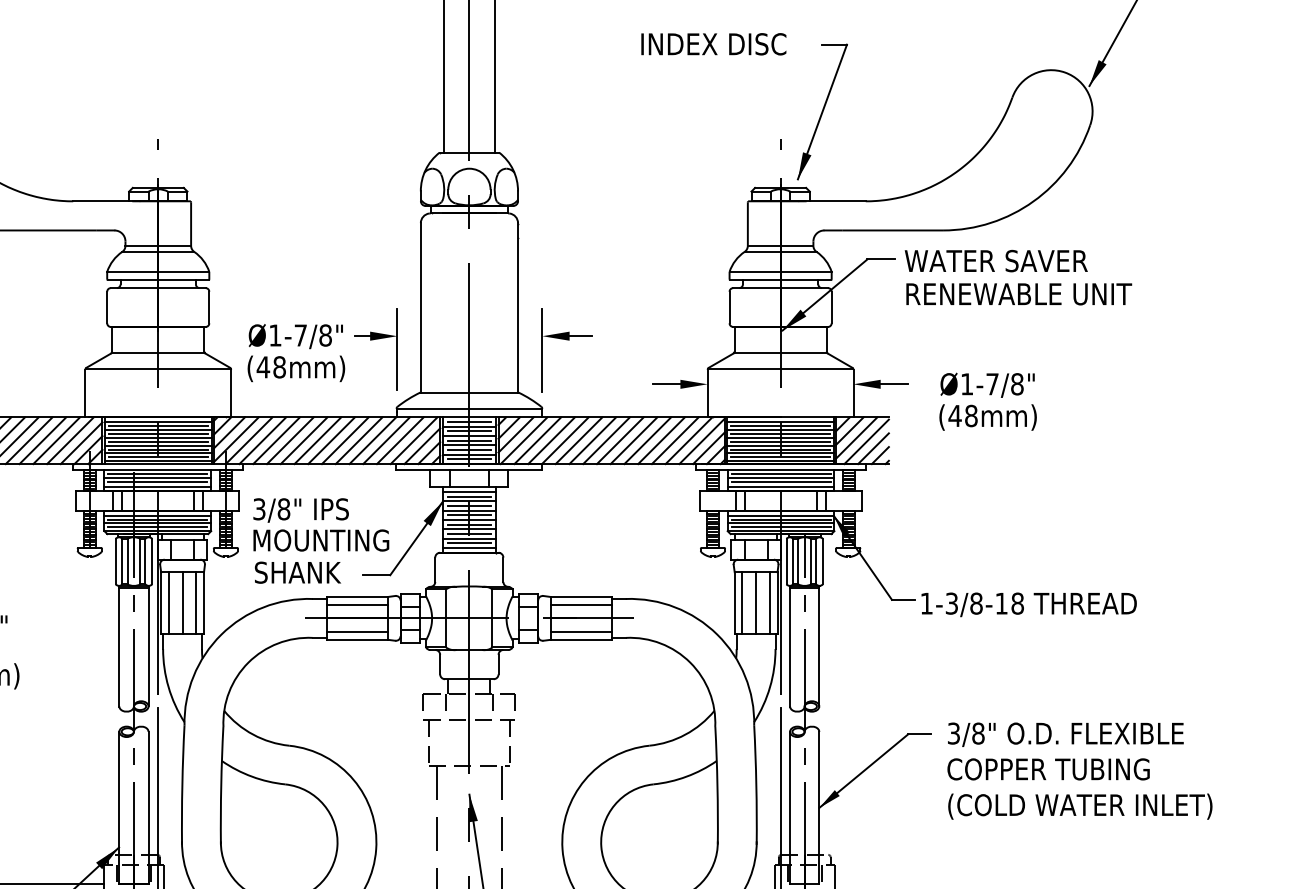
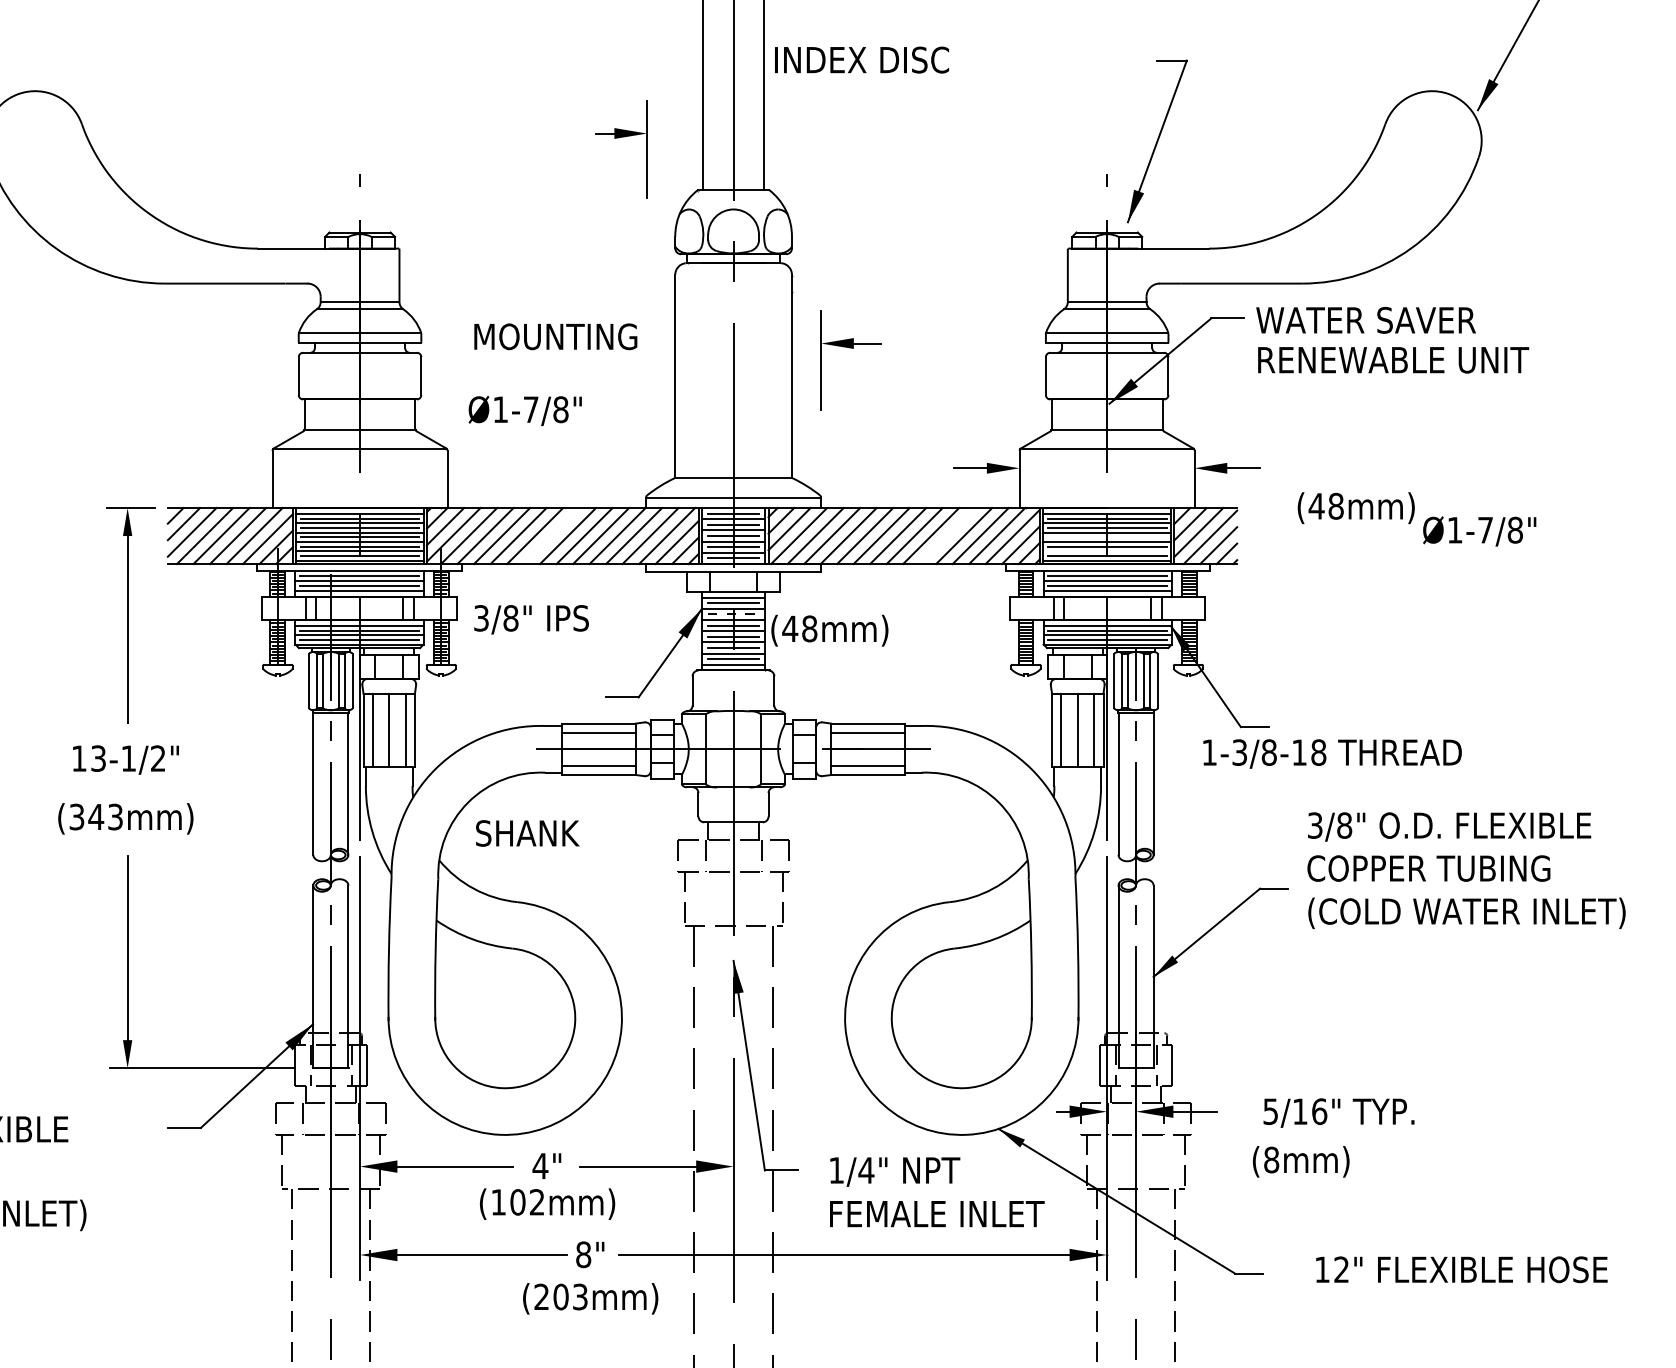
text: (713, 43) -> (861, 59), moved
part: (374, 340) -> (619, 138), moved
part: (566, 340) -> (850, 348), moved
text: (296, 368) -> (829, 630), moved
text: (987, 385) -> (1479, 531), moved
line: (317, 441) -> (551, 536), removed
line: (647, 441) -> (947, 536), removed
line: (780, 441) -> (1106, 537), removed
line: (780, 453) -> (1107, 551), removed
line: (469, 506) -> (733, 614), solid -> dashed
text: (321, 540) -> (555, 336), moved
text: (297, 572) -> (527, 833), moved
text: (1029, 604) -> (1332, 753), moved
text: (1079, 771) -> (1466, 870), moved

